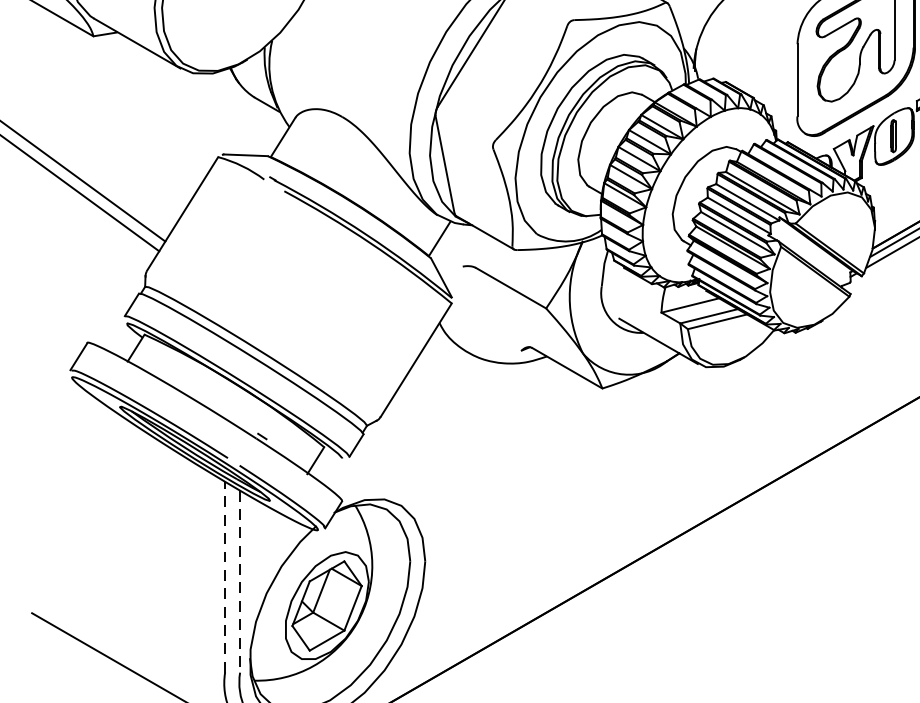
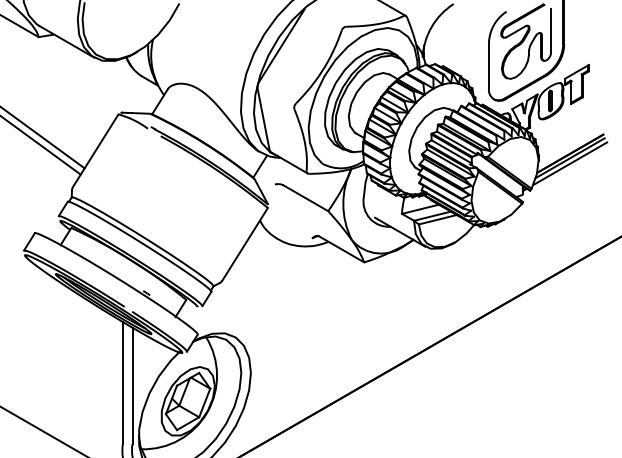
line: (224, 576) -> (122, 382), dashed -> solid
line: (240, 582) -> (132, 386), dashed -> solid

